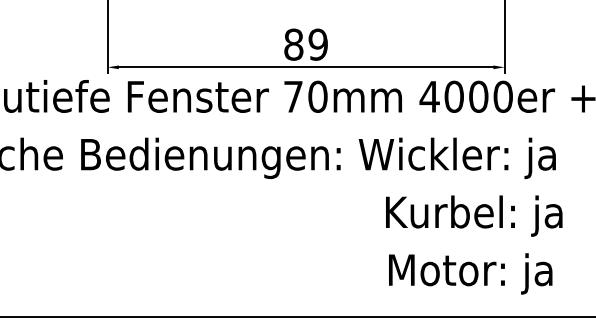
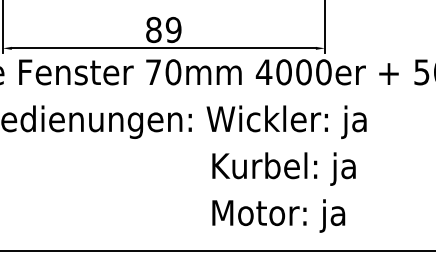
text: (474, 215) -> (284, 168), moved
text: (470, 273) -> (278, 215), moved

